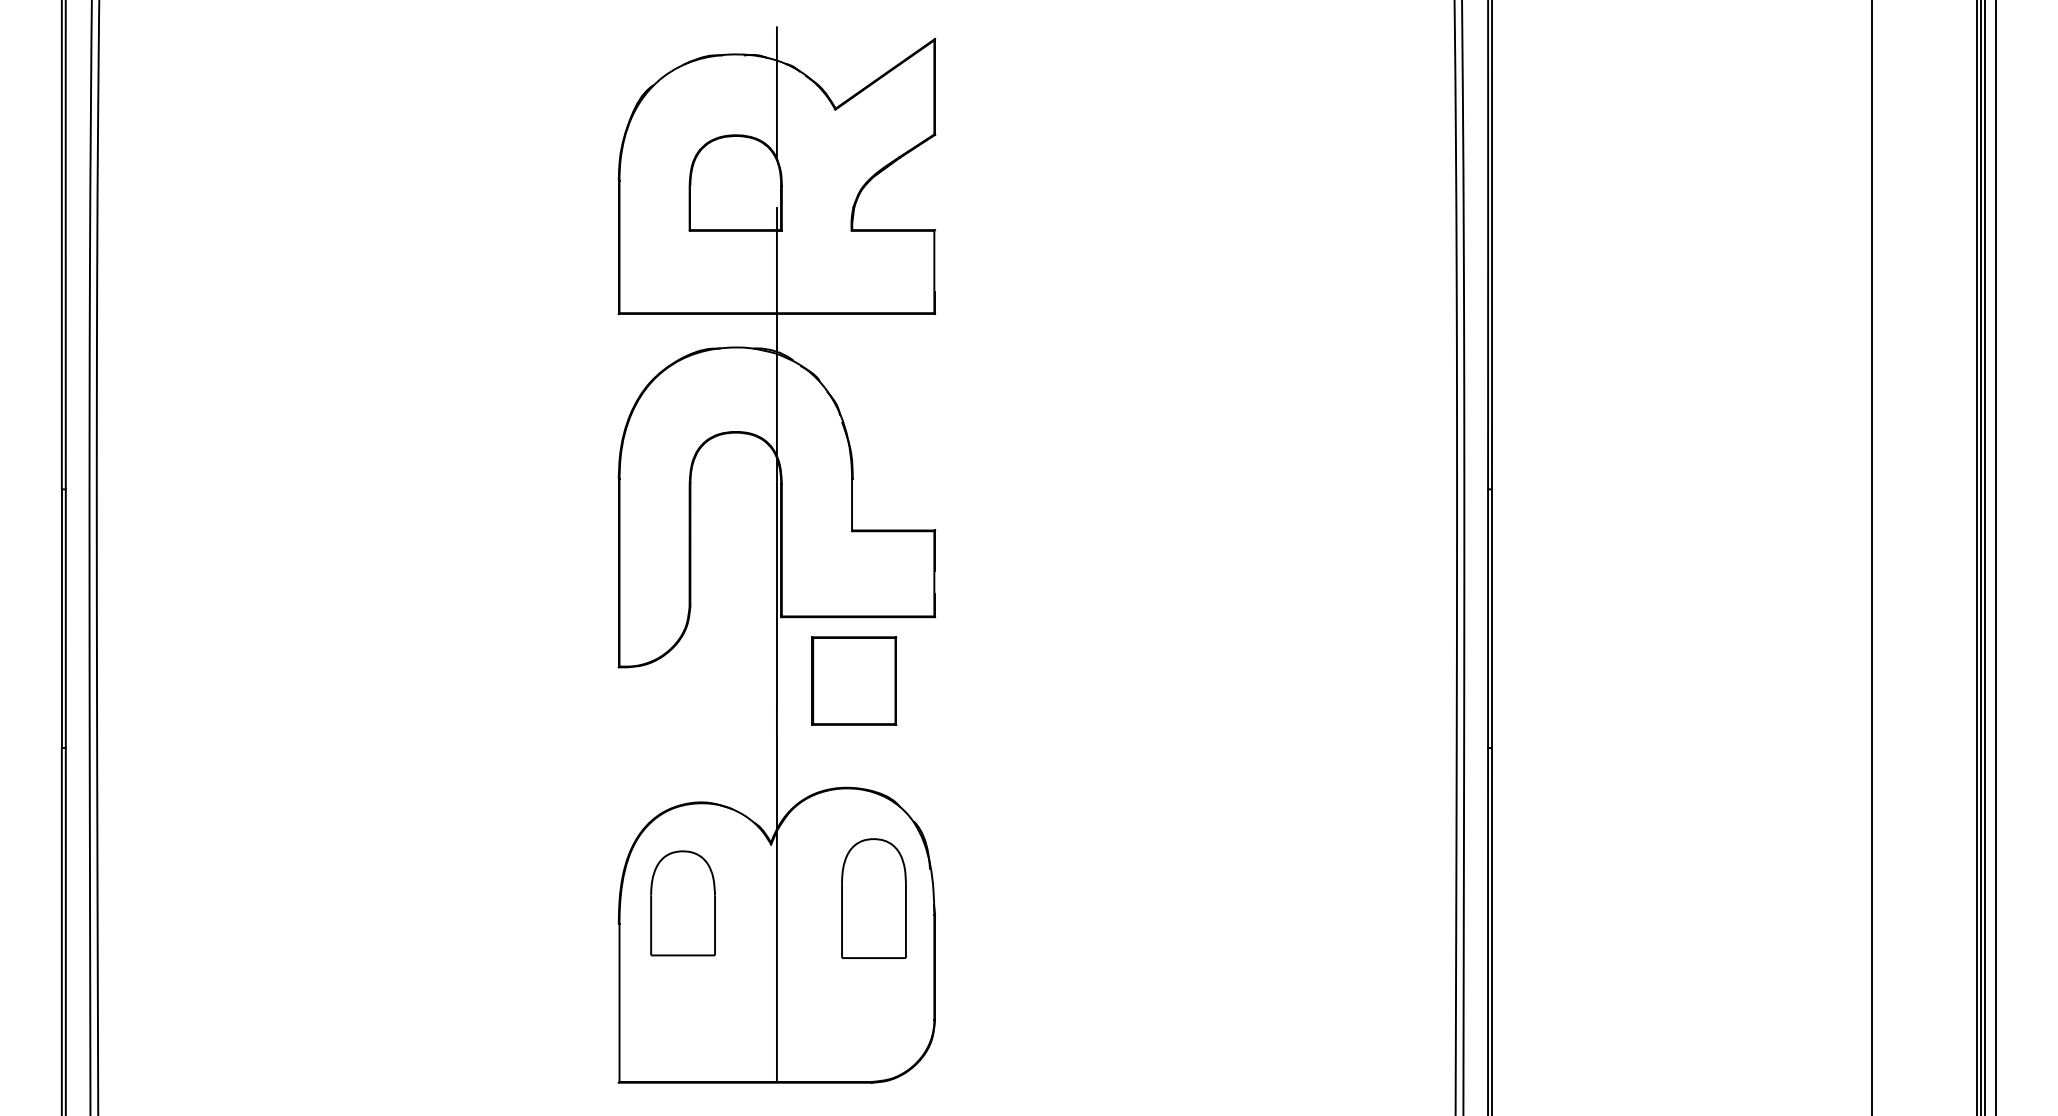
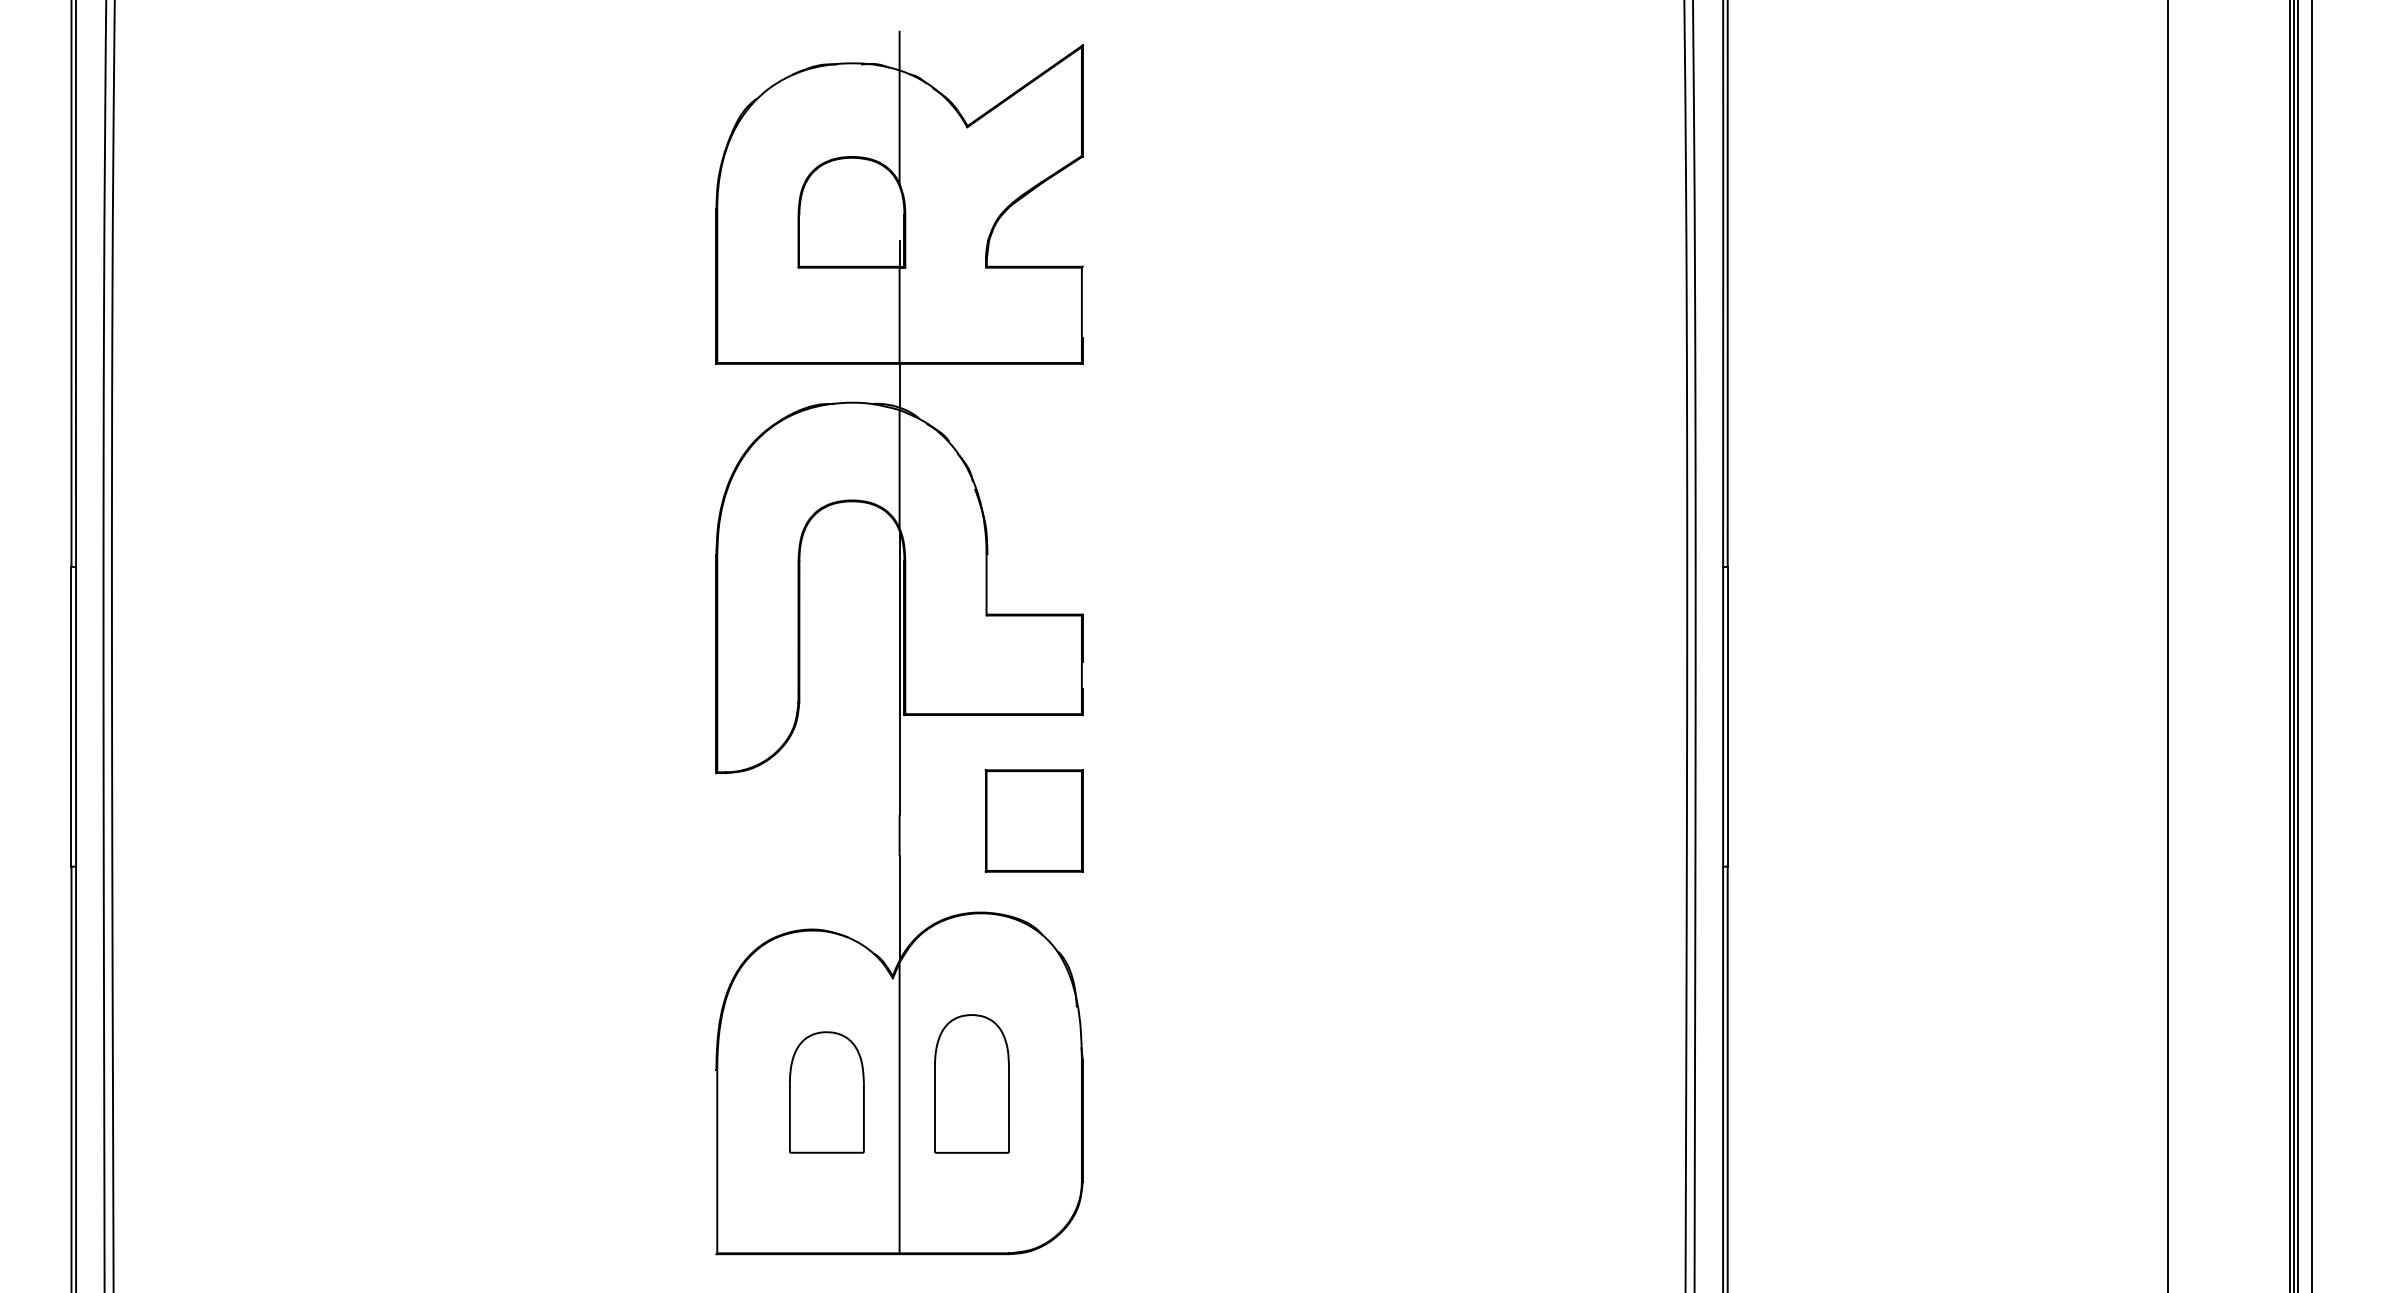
part: (853, 680) -> (1033, 820), moved
part: (873, 898) -> (971, 1083), moved
part: (682, 903) -> (826, 1092), moved

